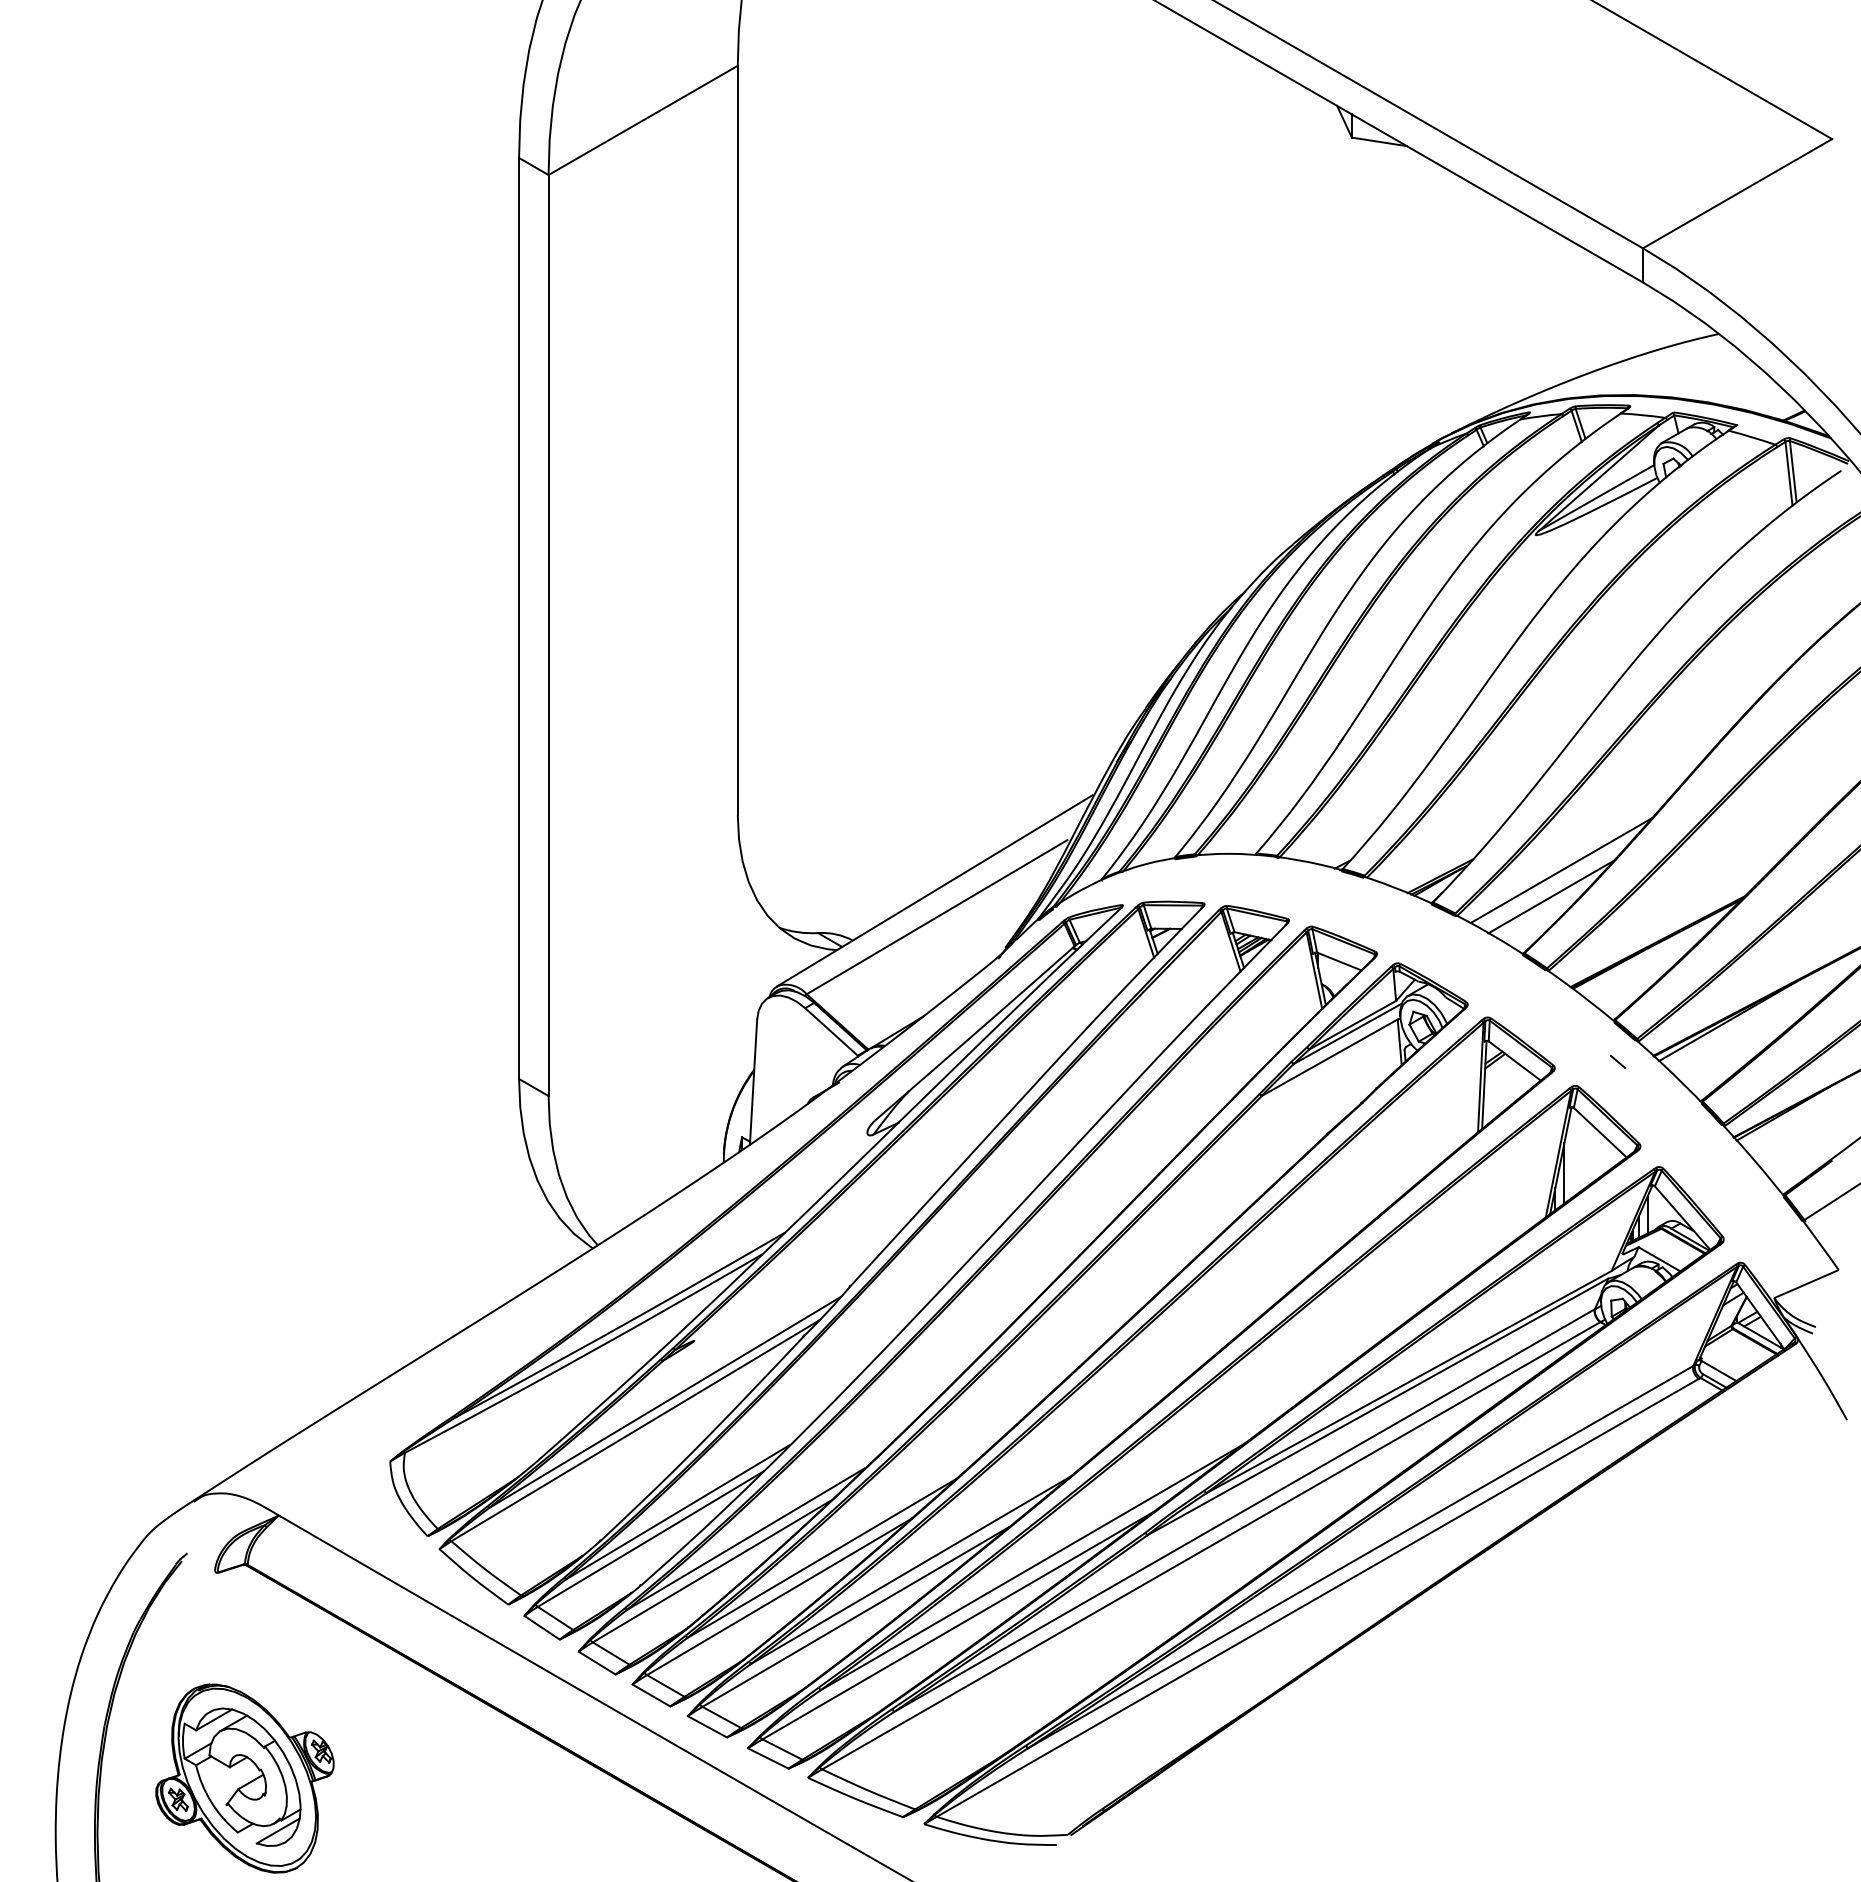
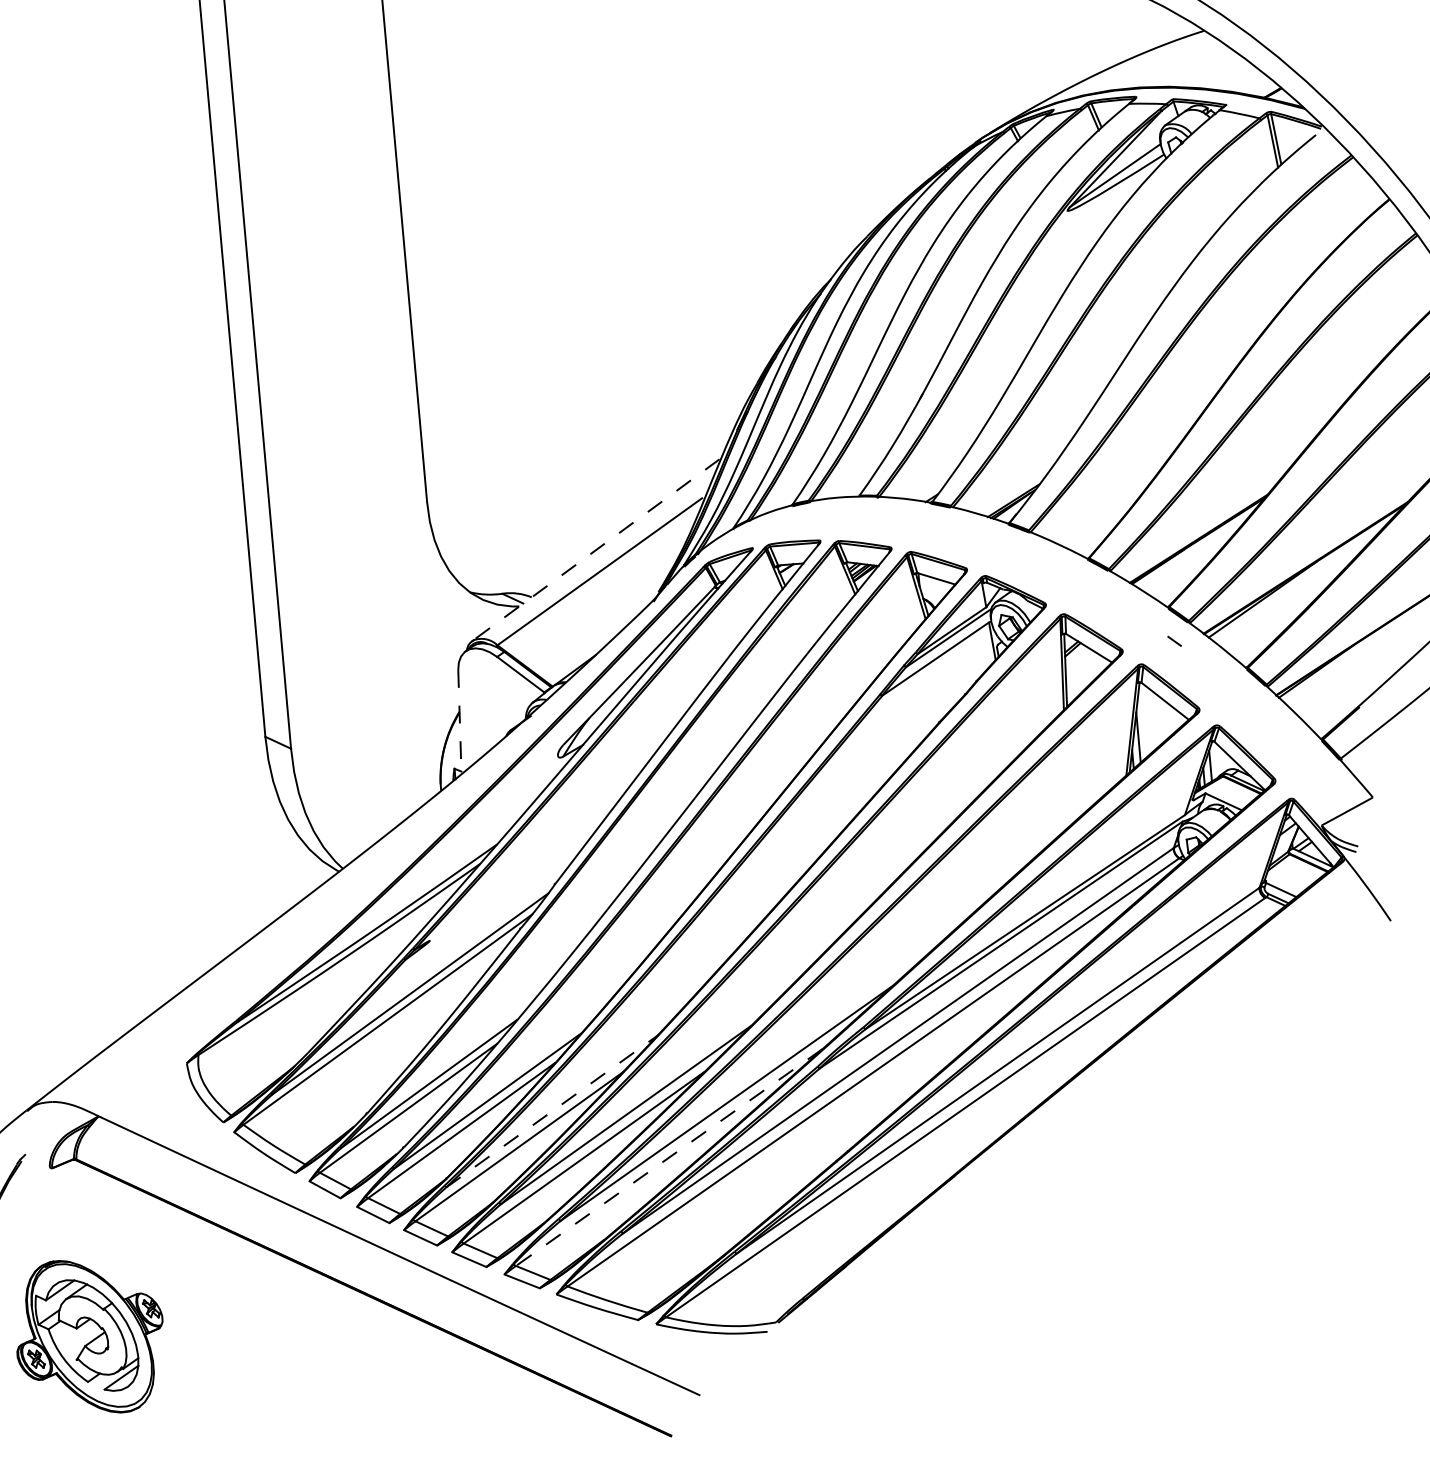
line: (1560, 870) -> (1112, 487), removed
line: (934, 891) -> (595, 550), solid -> dashed
line: (1550, 897) -> (1106, 510), removed
line: (753, 1082) -> (459, 722), solid -> dashed
line: (823, 1557) -> (553, 1110), solid -> dashed
line: (957, 1625) -> (669, 1157), solid -> dashed

